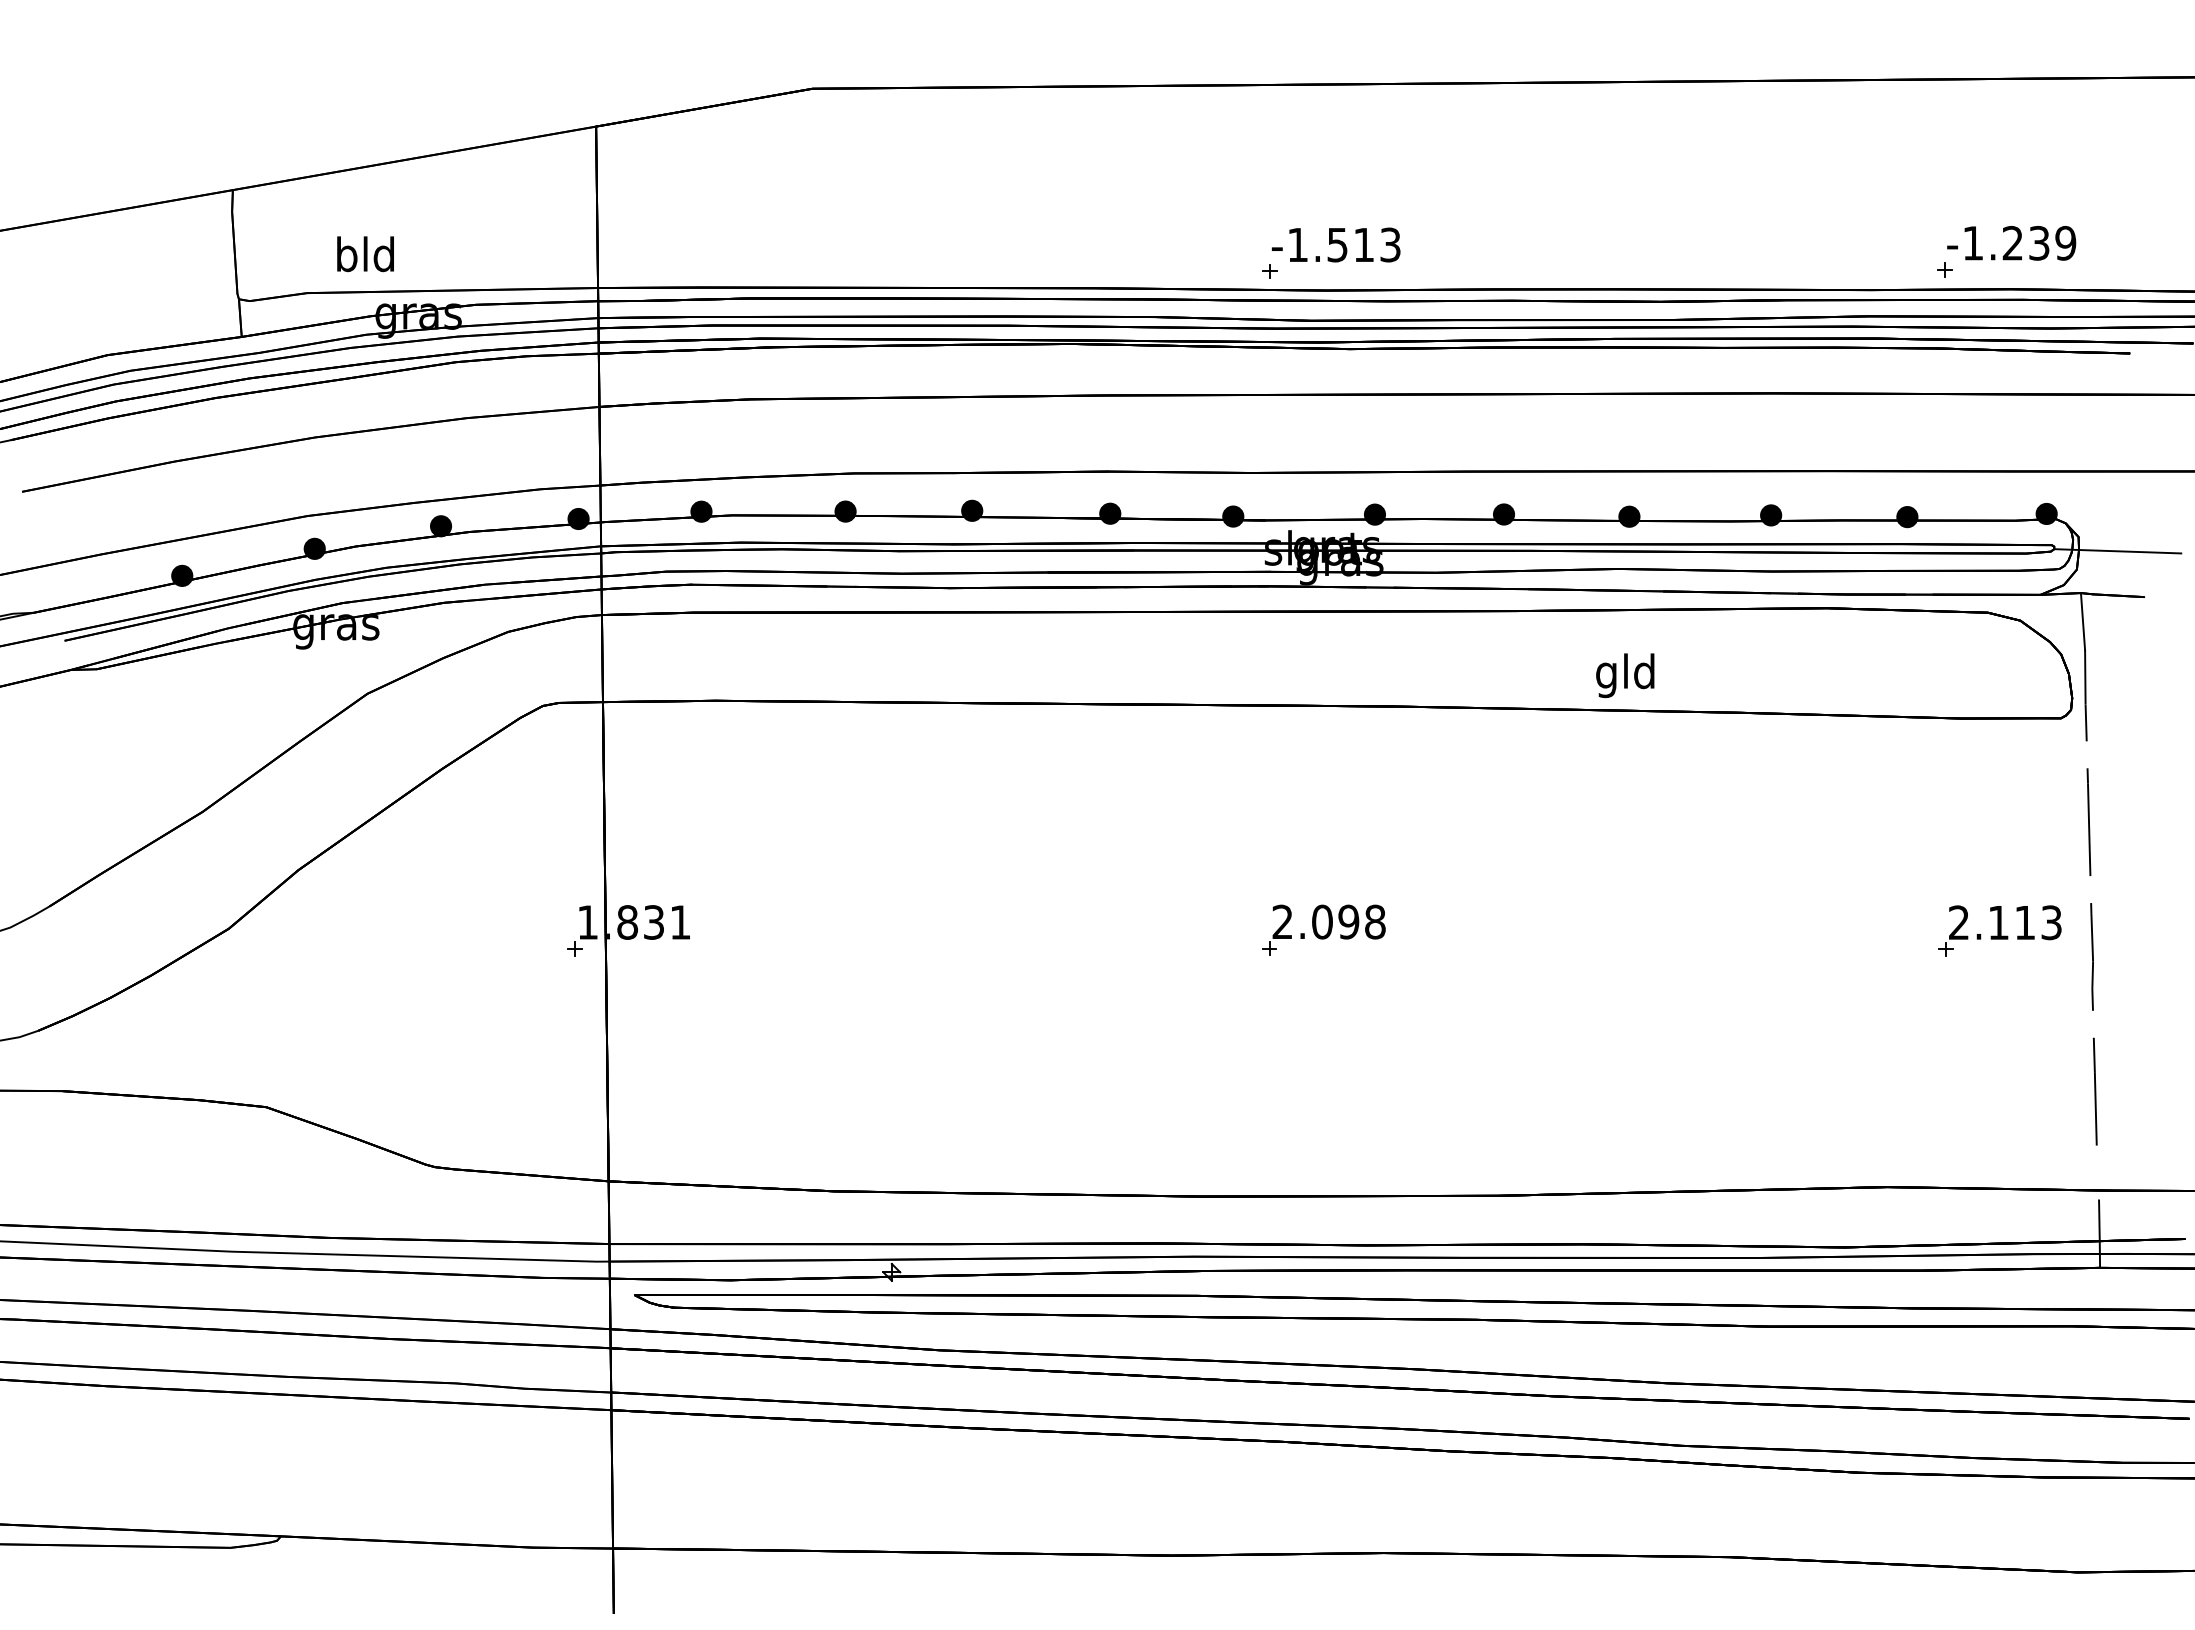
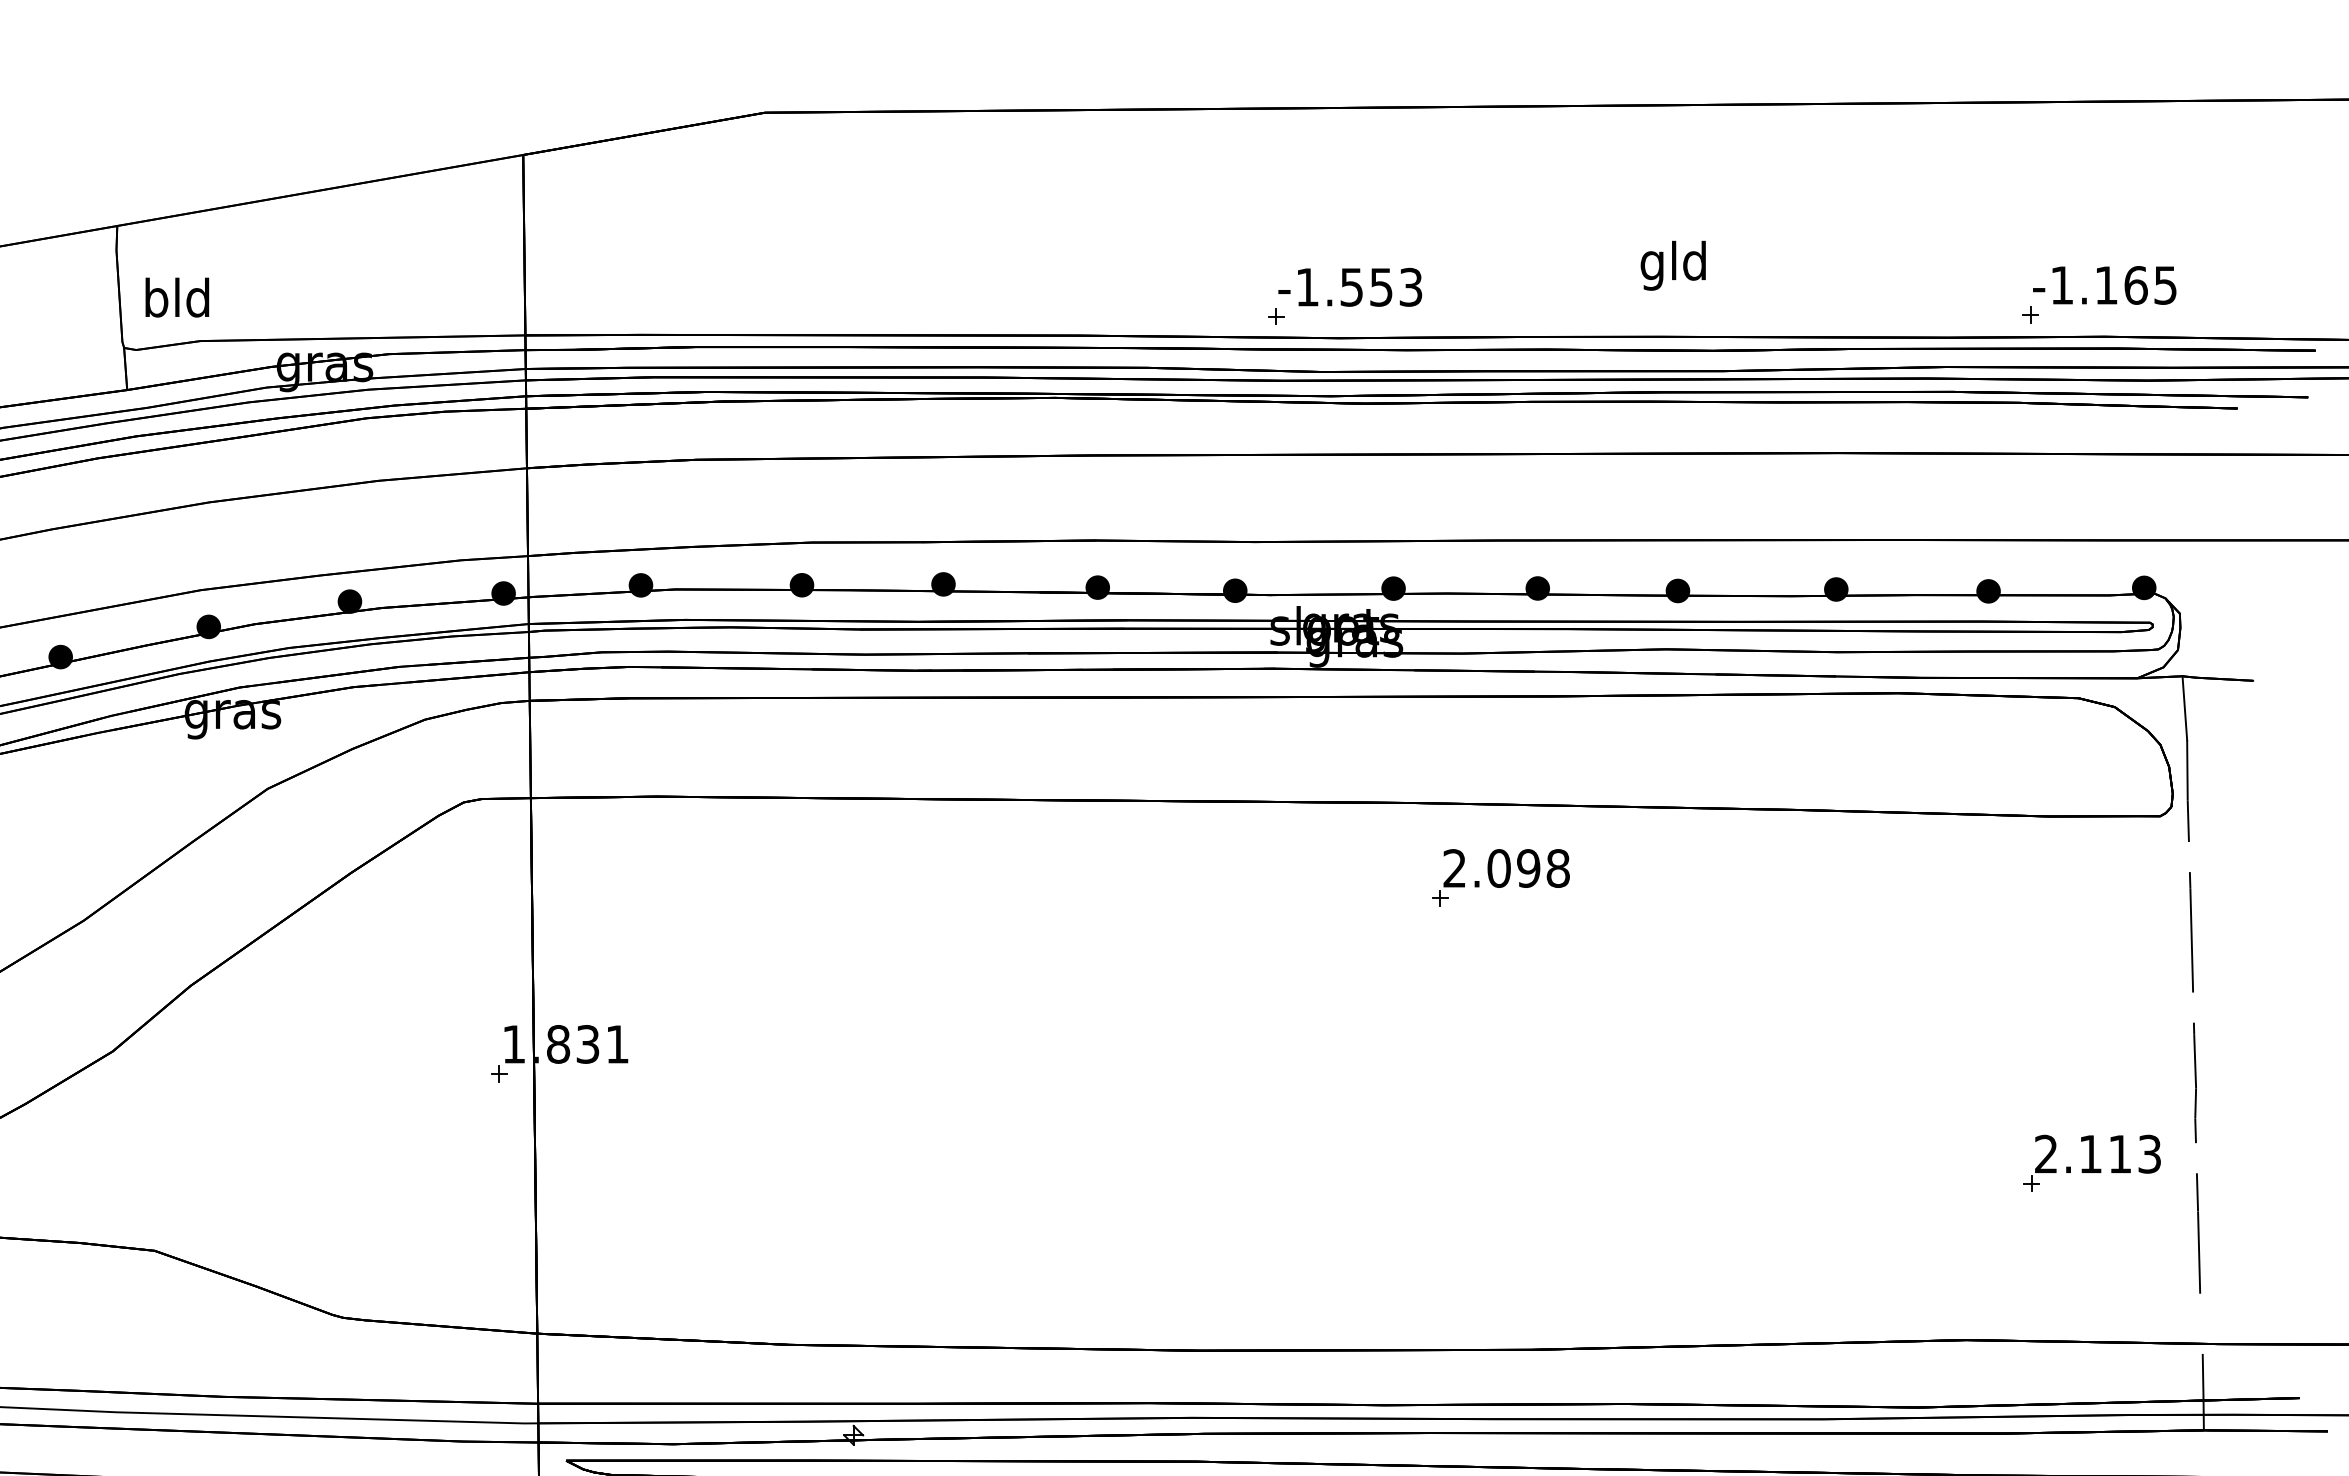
text: (2039, 242) -> (2136, 284), -1.239 -> -1.165
text: (1363, 245) -> (1380, 287), -1.513 -> -1.553
text: (365, 254) -> (177, 297), moved
line: (2117, 551) -> (2223, 629), removed
text: (1625, 675) -> (1673, 265), moved
part: (1323, 929) -> (1500, 876), moved
part: (1999, 930) -> (2091, 1162), moved

